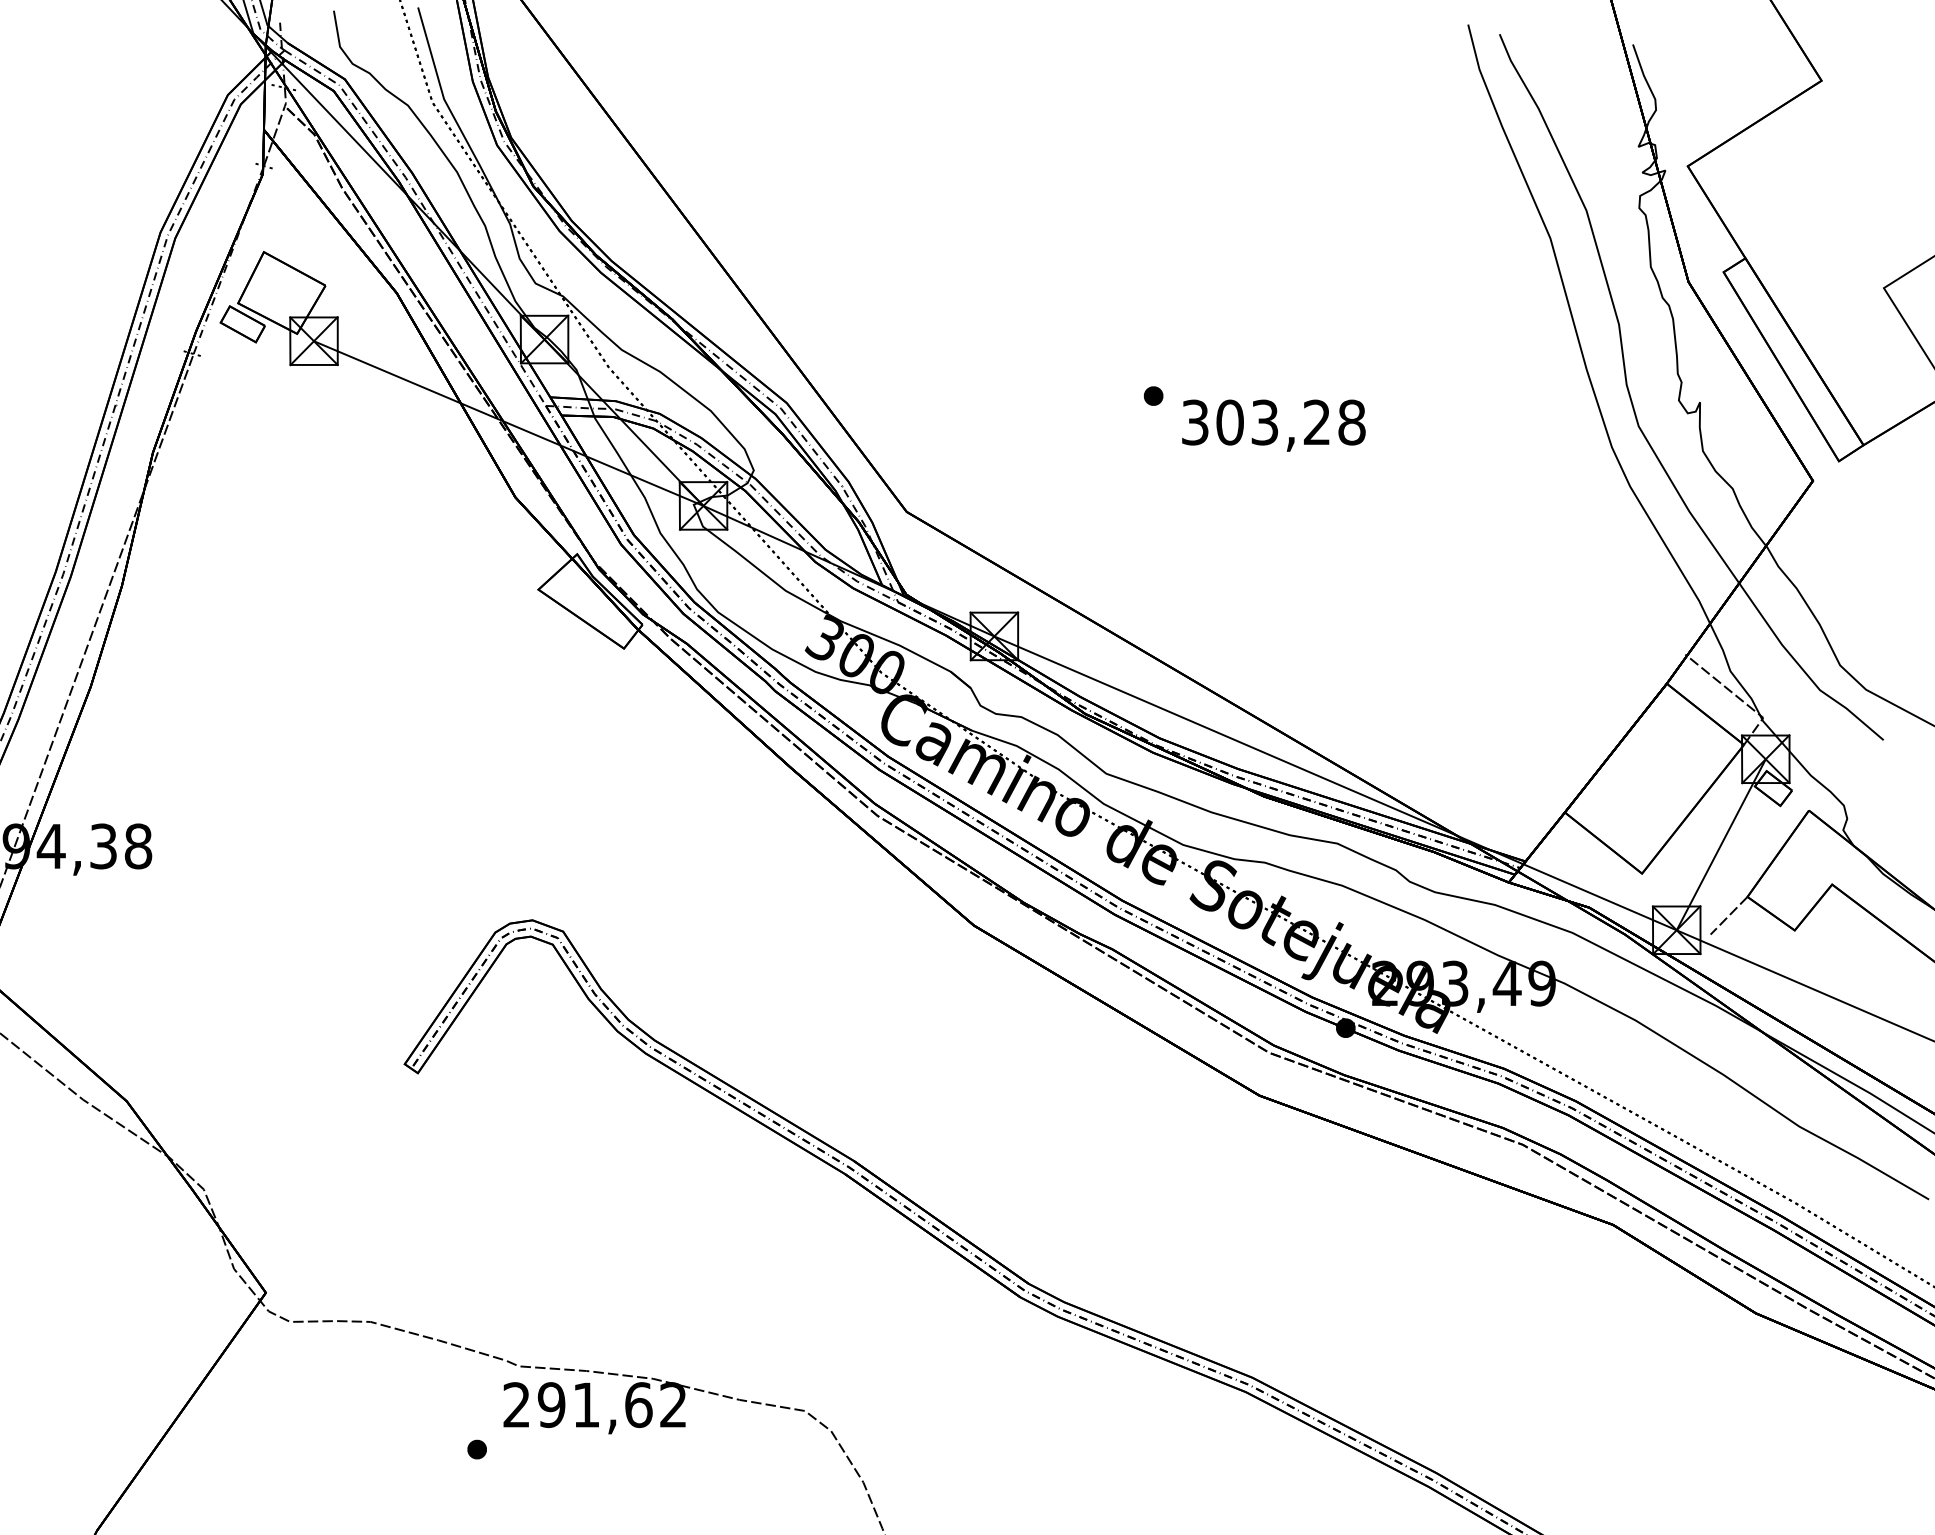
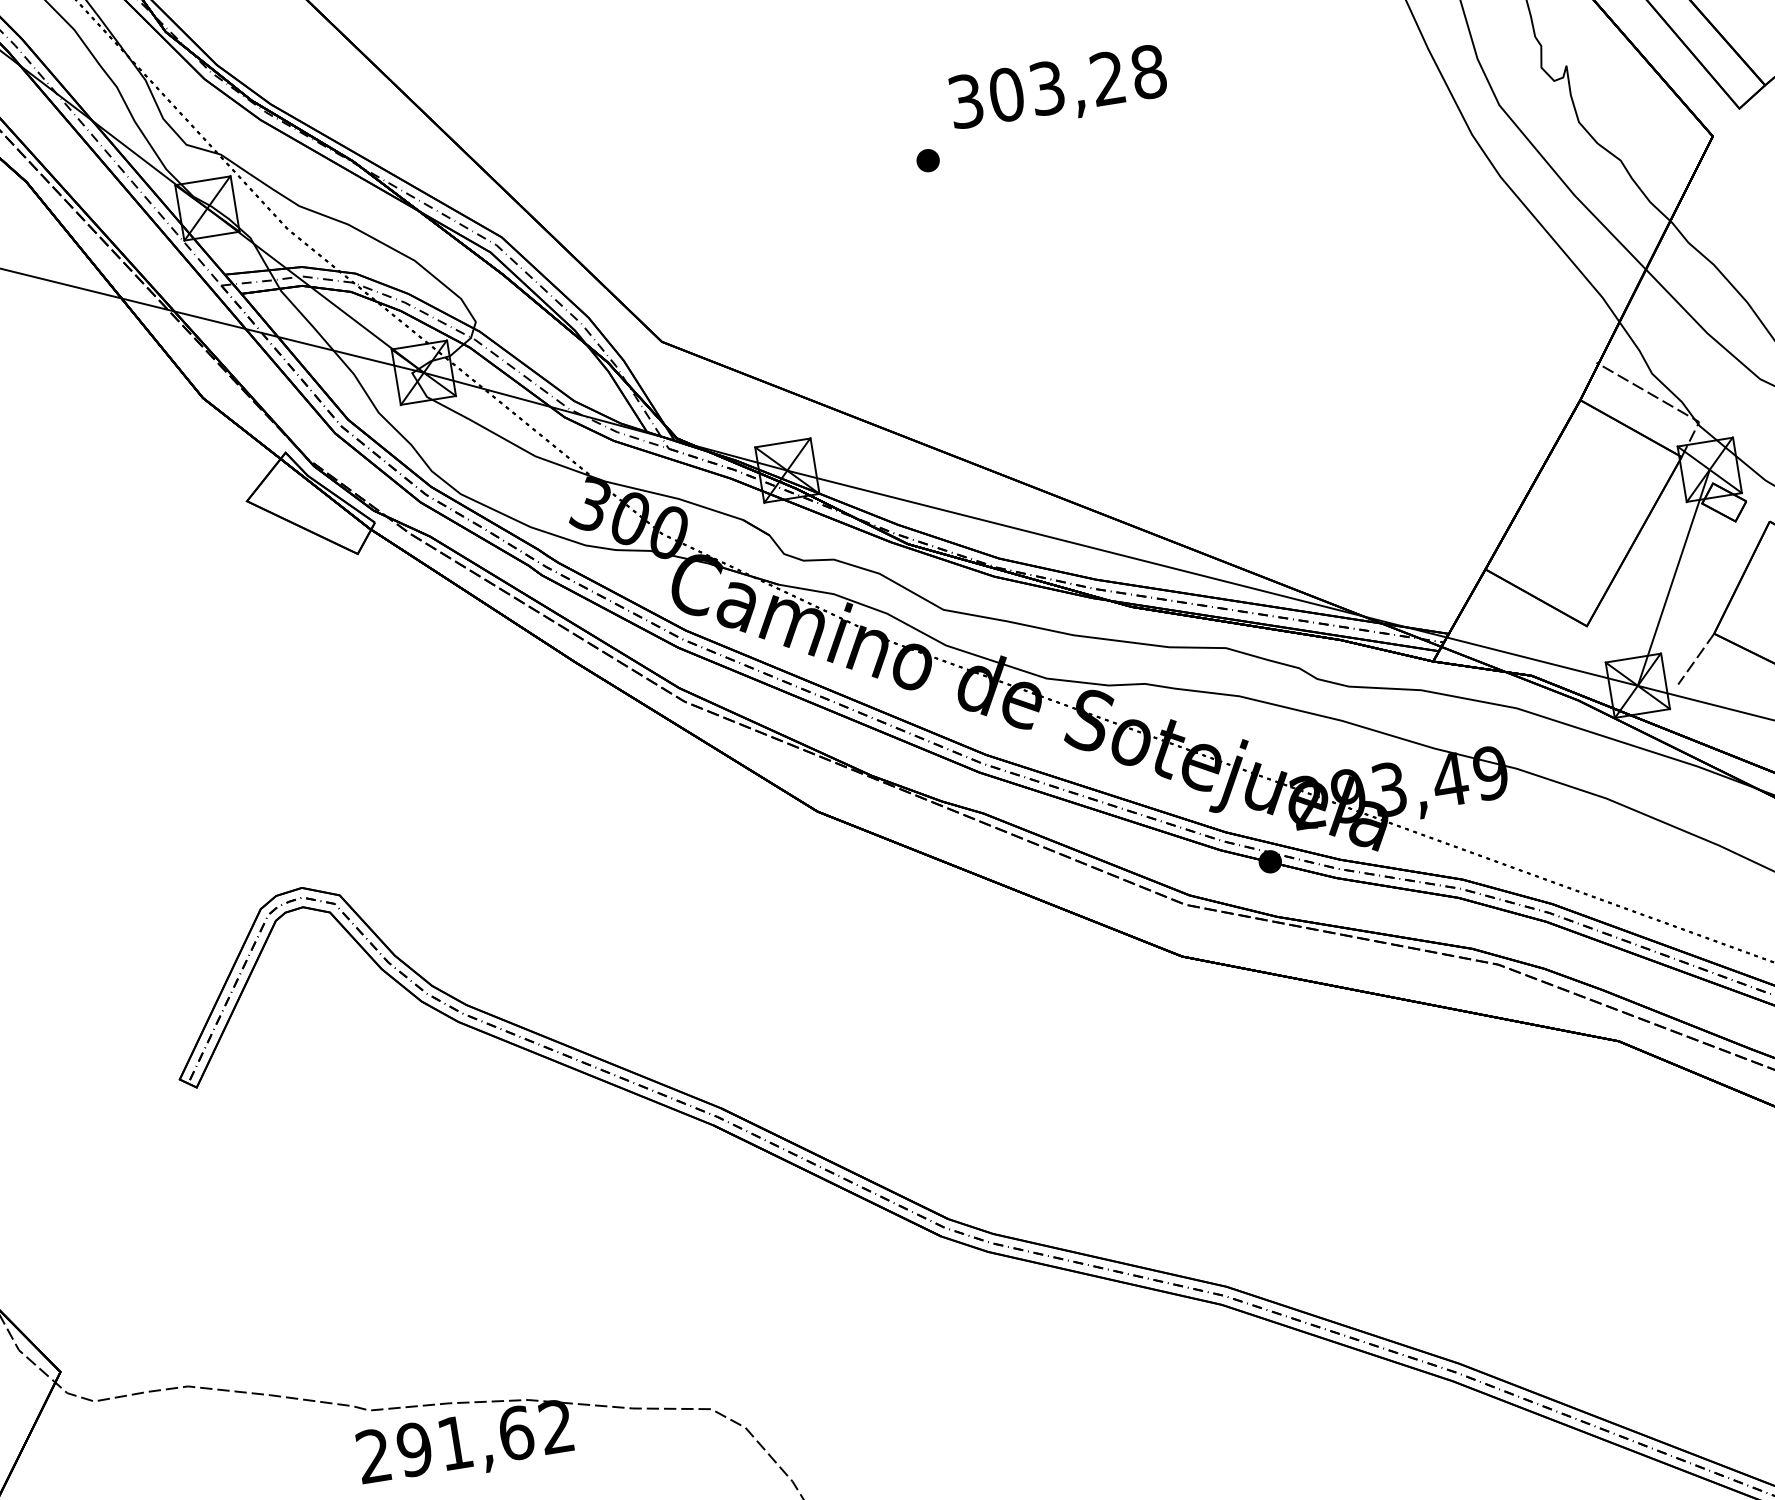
text: (1273, 425) -> (1057, 90), moved

